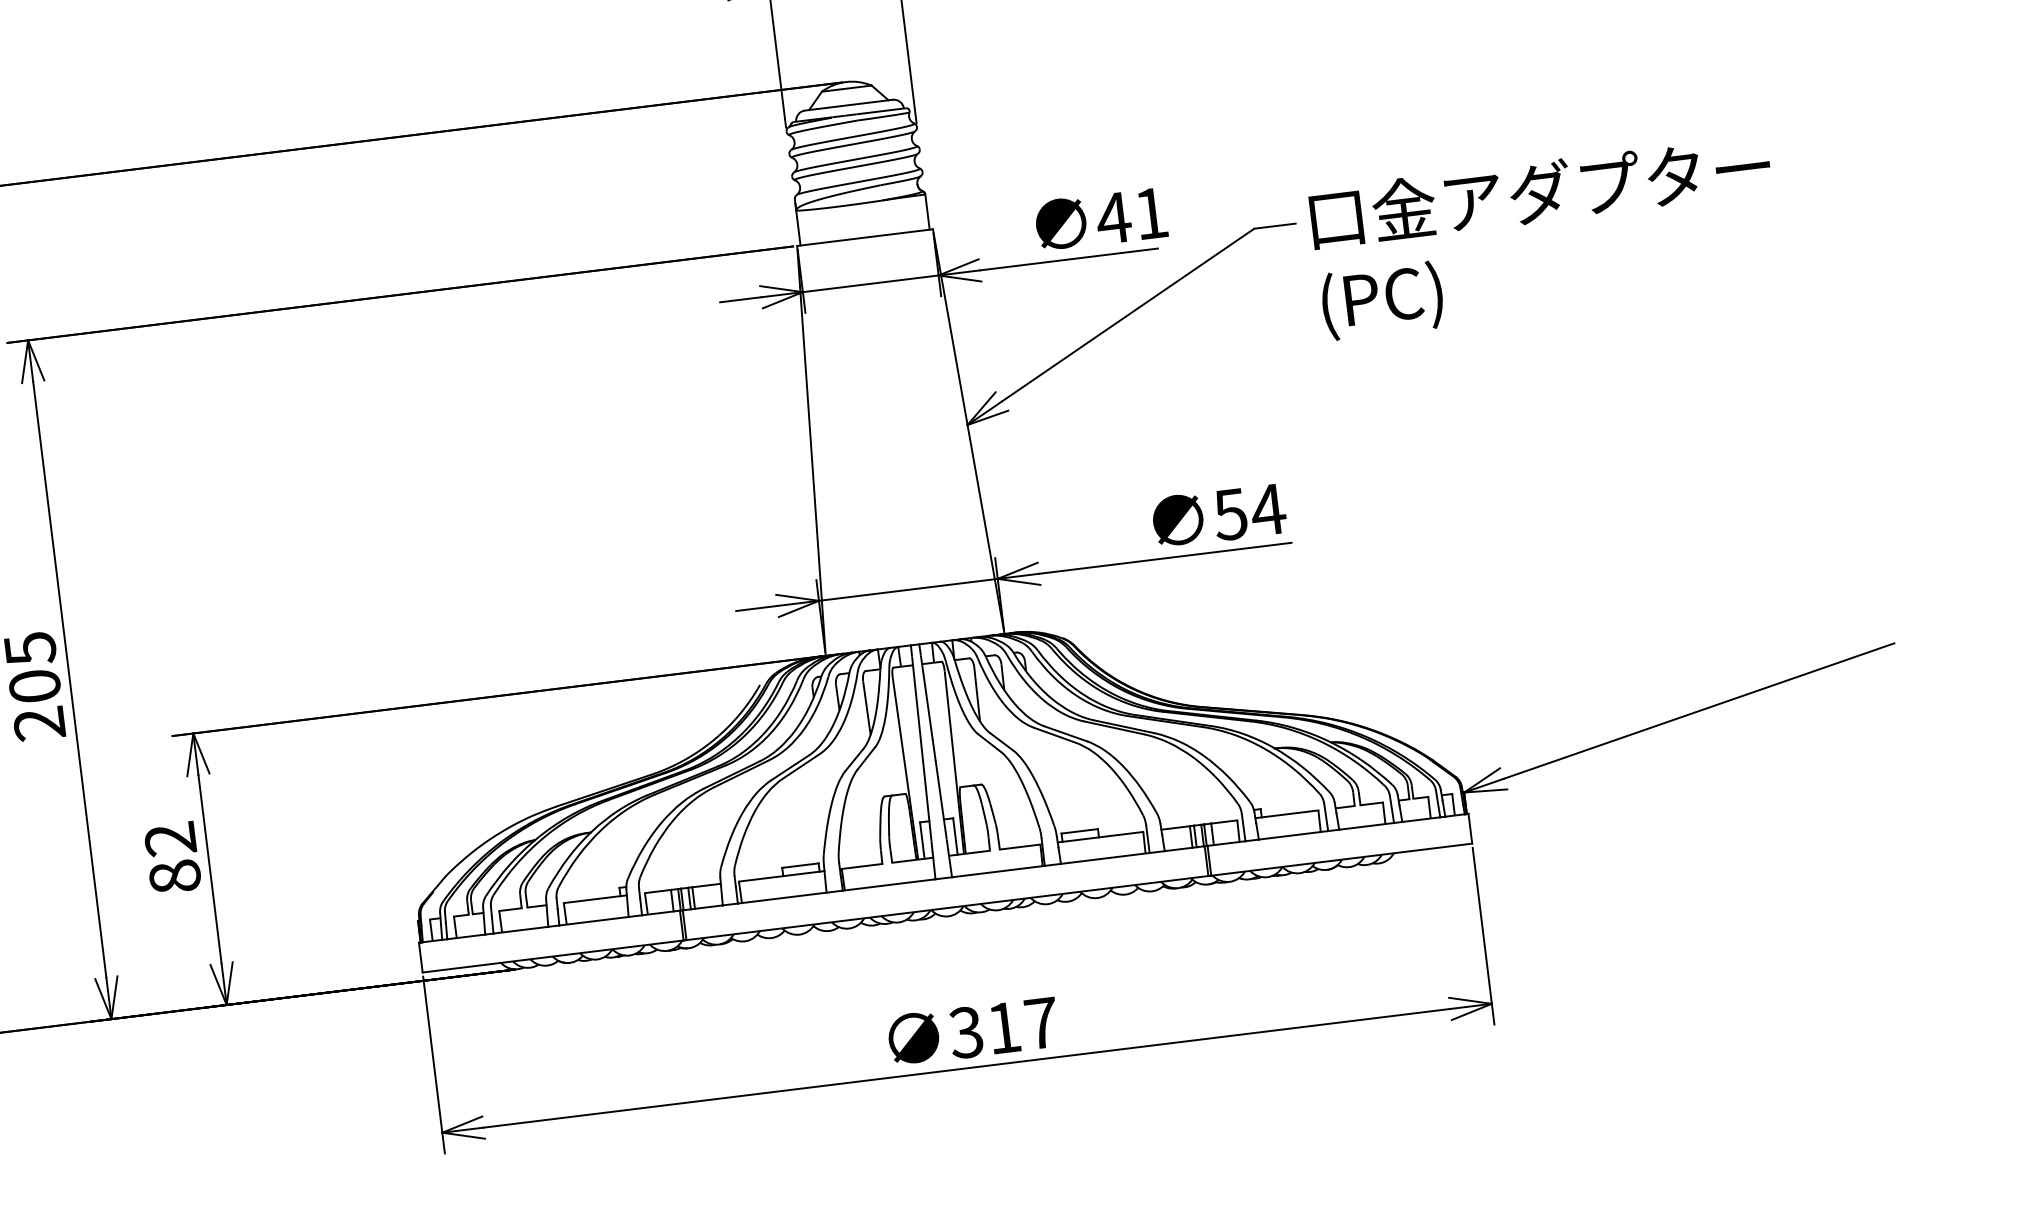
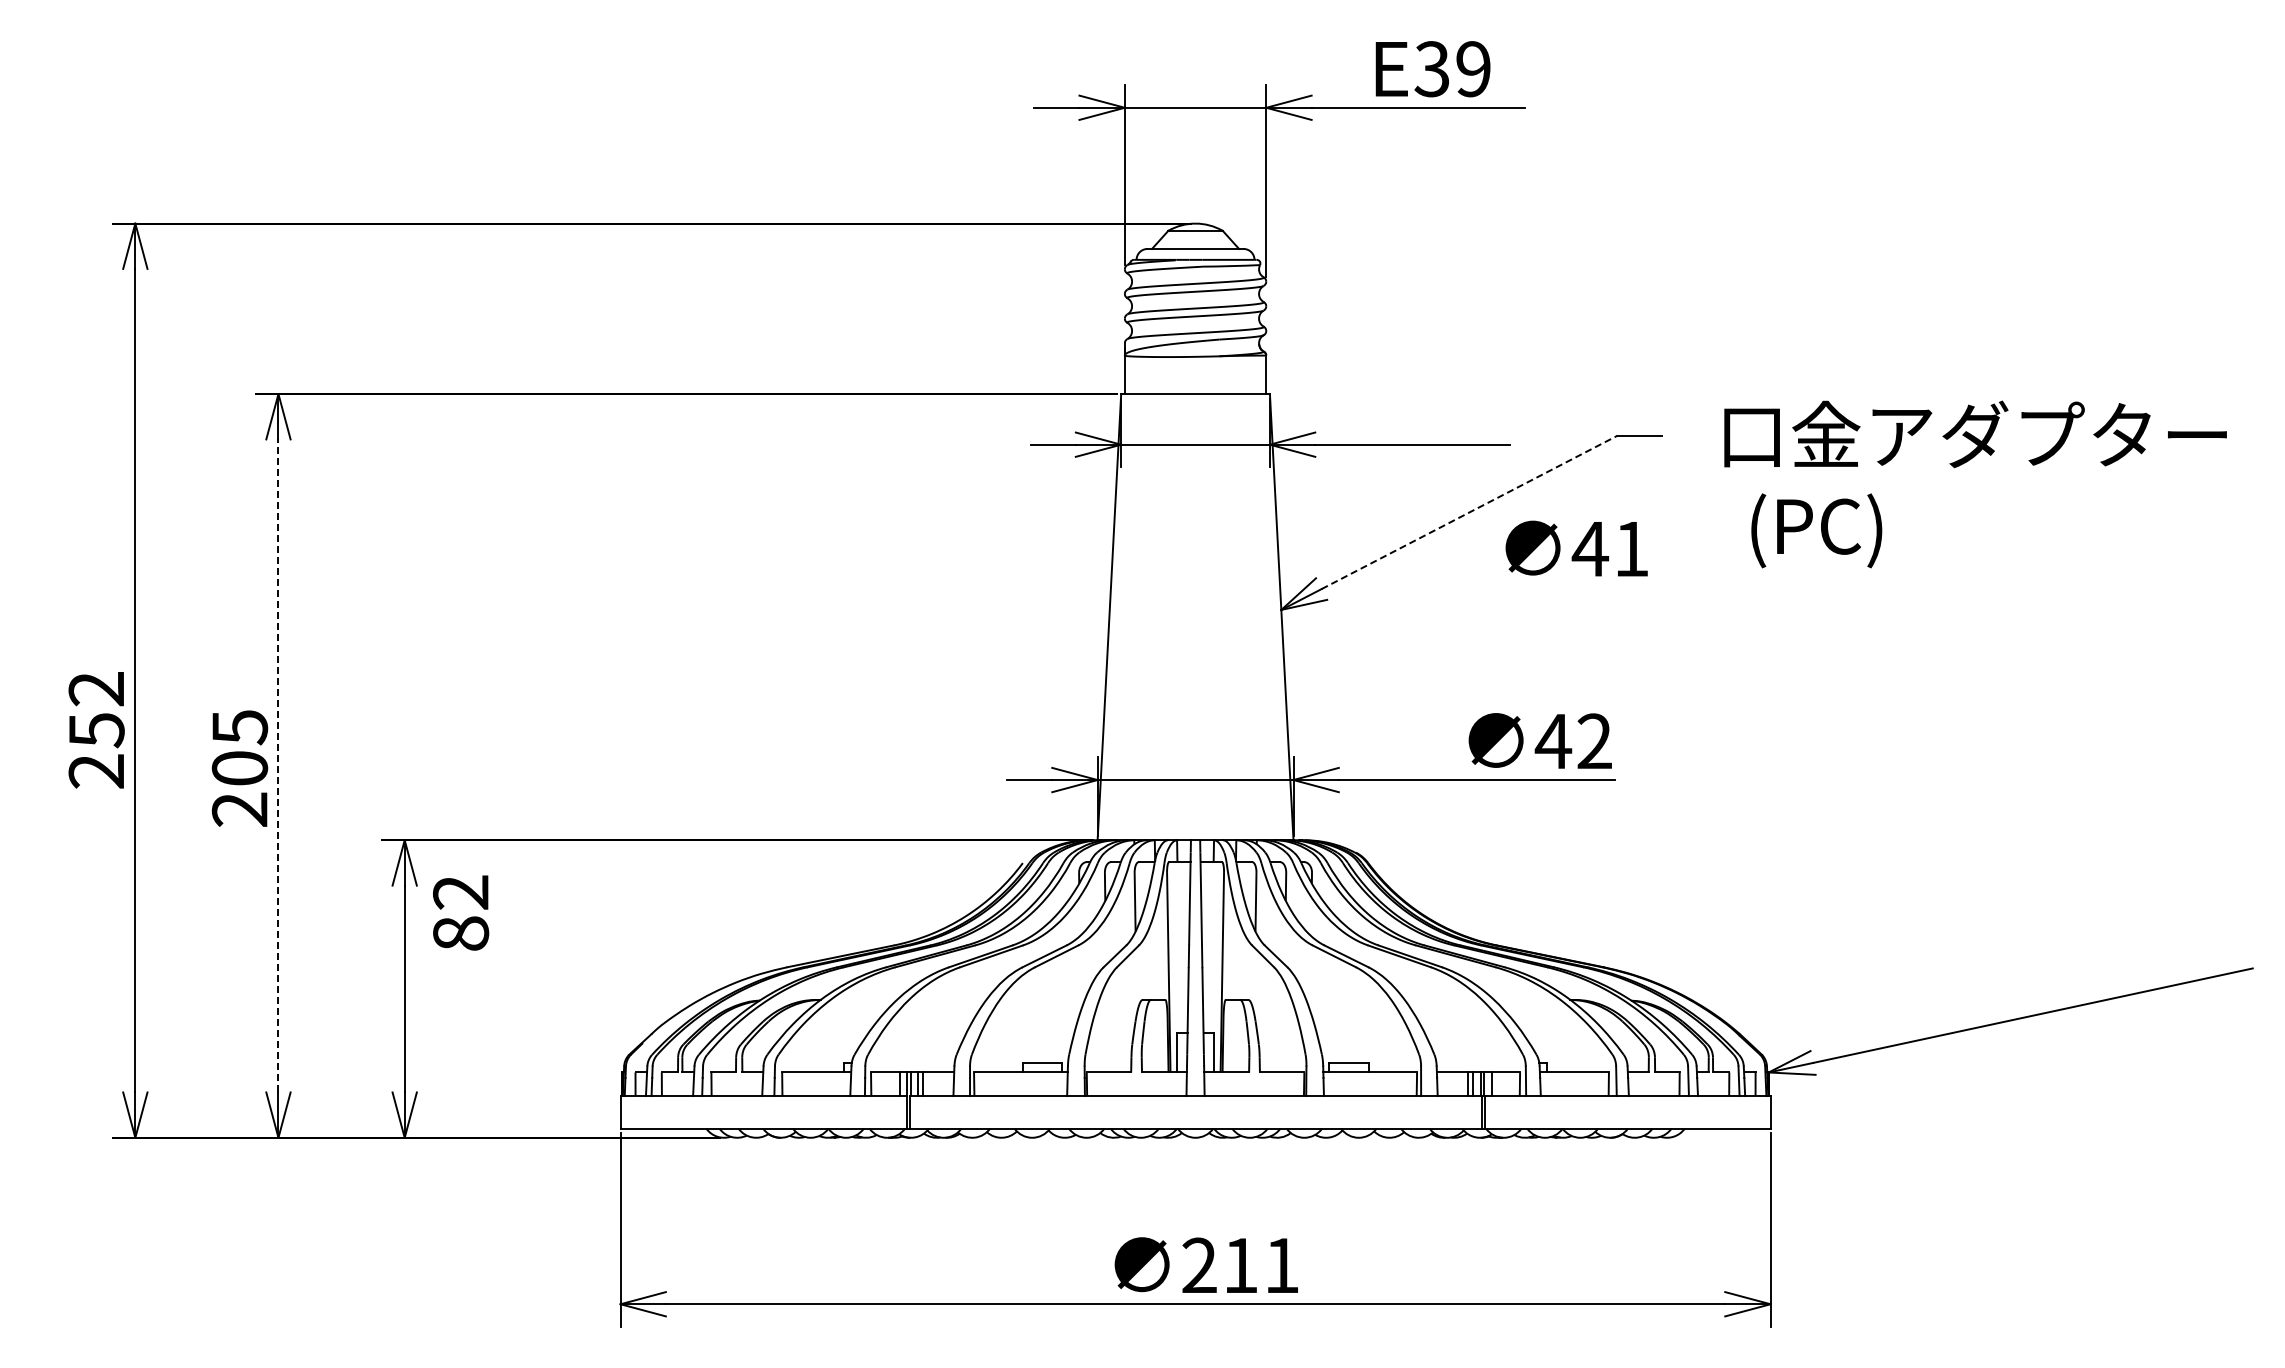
text: (1540, 192) -> (1975, 434), moved
text: (1100, 219) -> (1576, 548), moved
text: (1382, 300) -> (1816, 530), moved
line: (1128, 314) -> (1469, 512), solid -> dashed
text: (1248, 512) -> (1573, 741), 54 -> 42
line: (69, 679) -> (278, 765), solid -> dashed
text: (173, 857) -> (461, 912), moved
text: (1003, 1027) -> (1240, 1265), 317 -> 211

